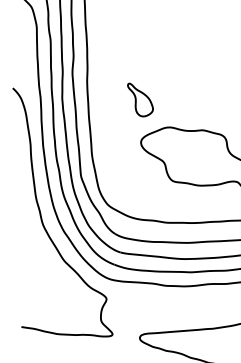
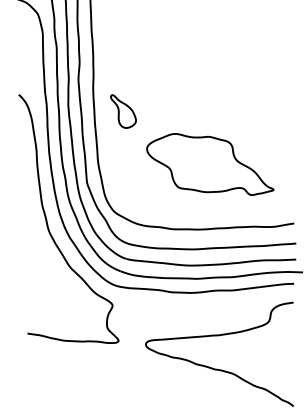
part: (140, 99) -> (123, 111), moved

